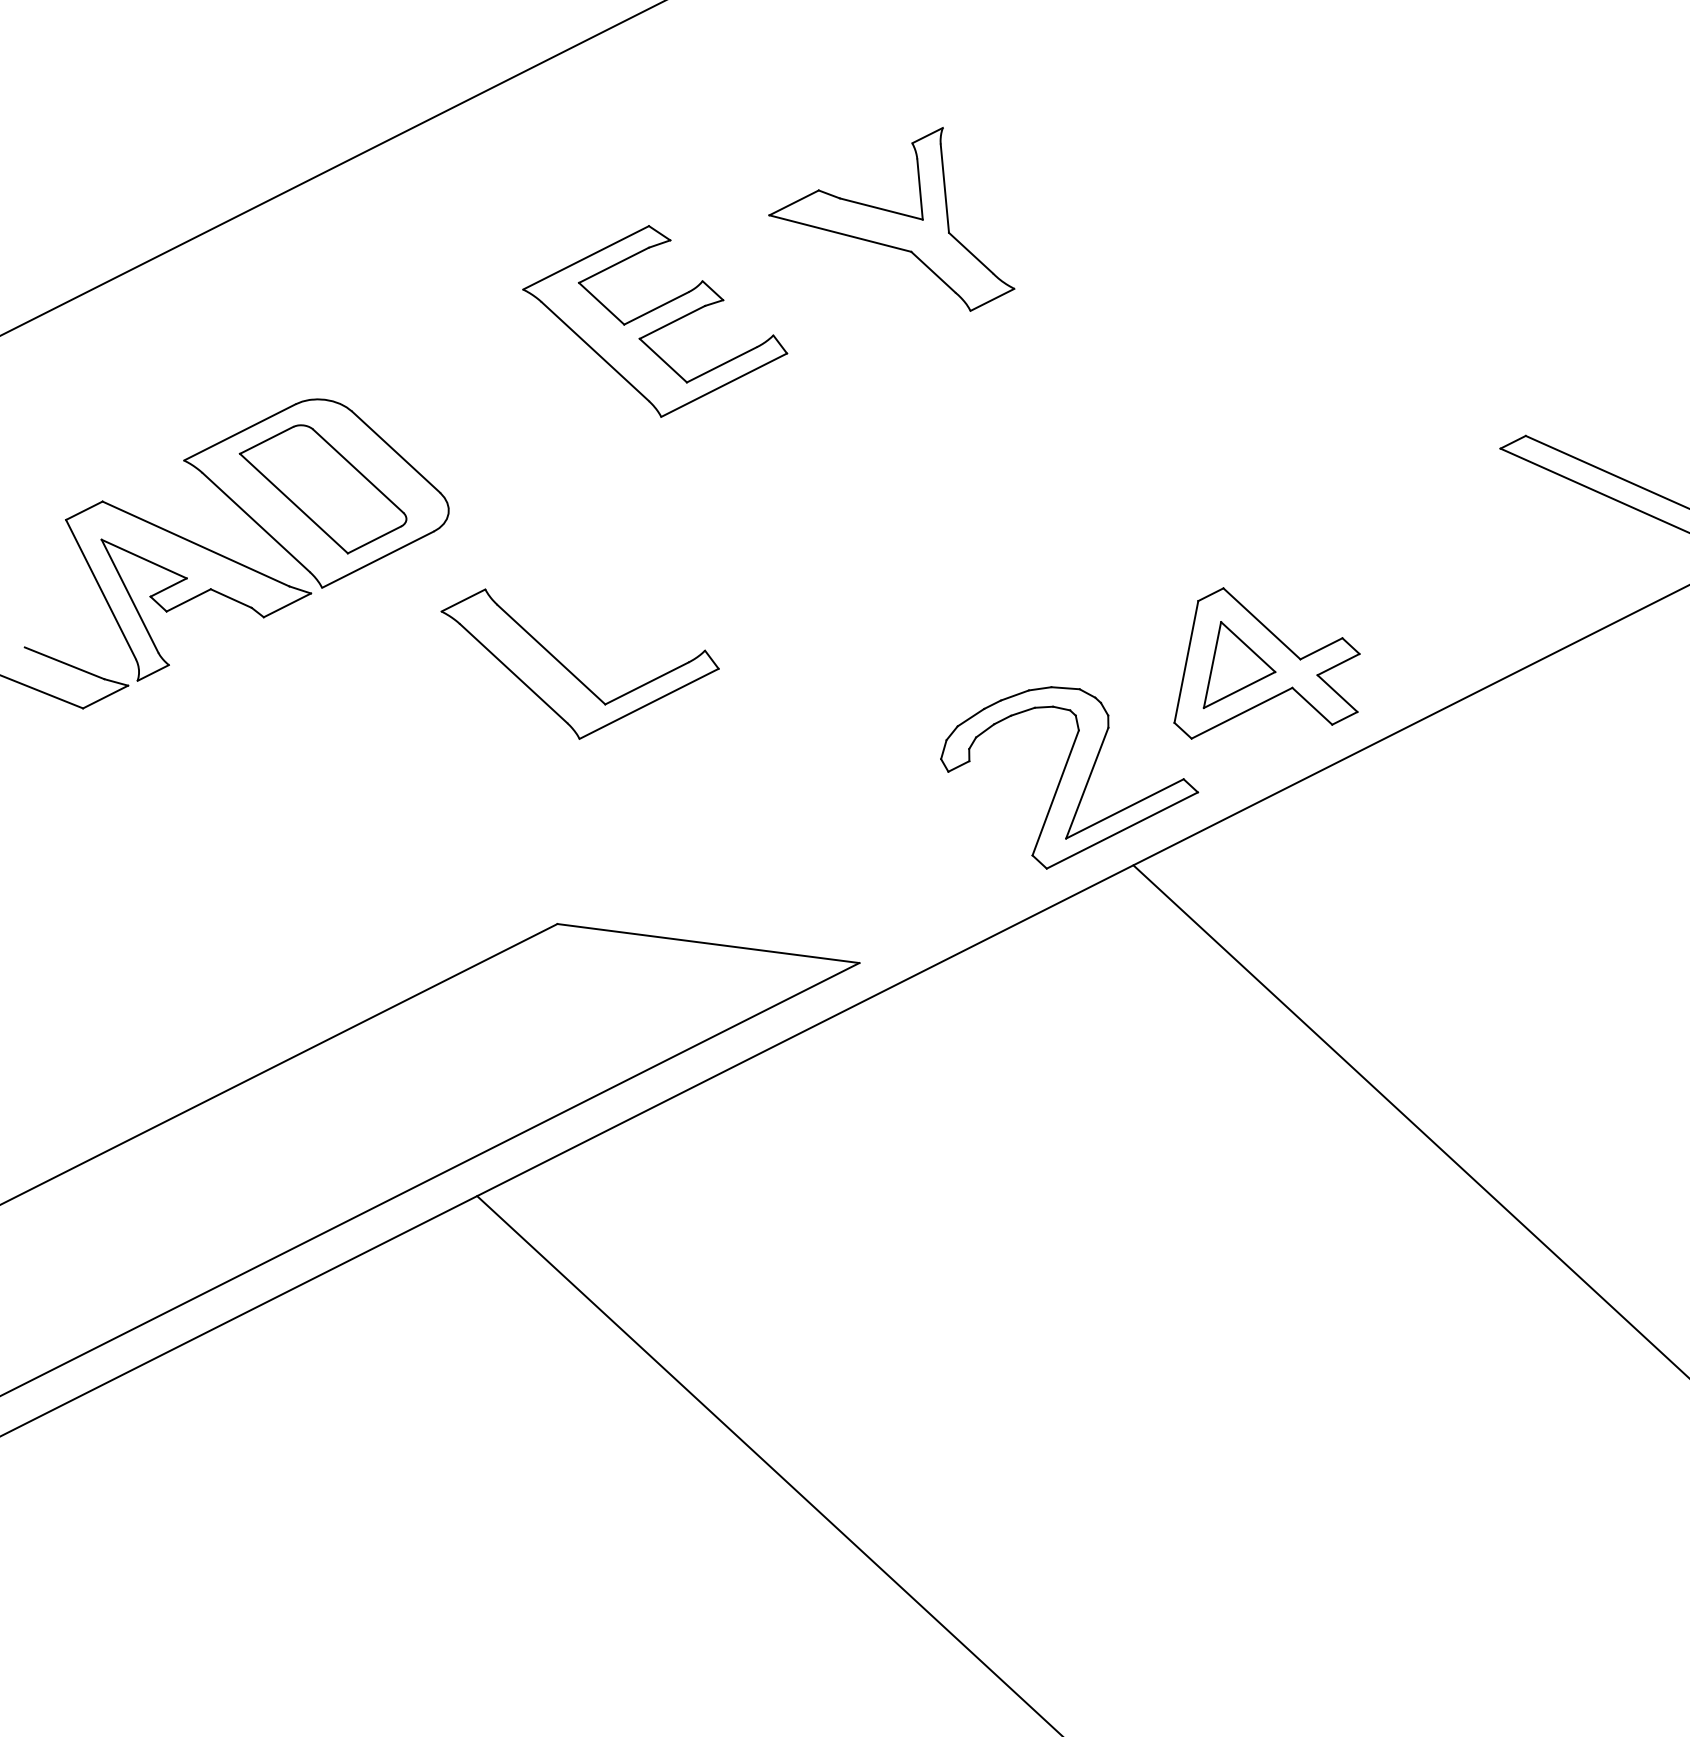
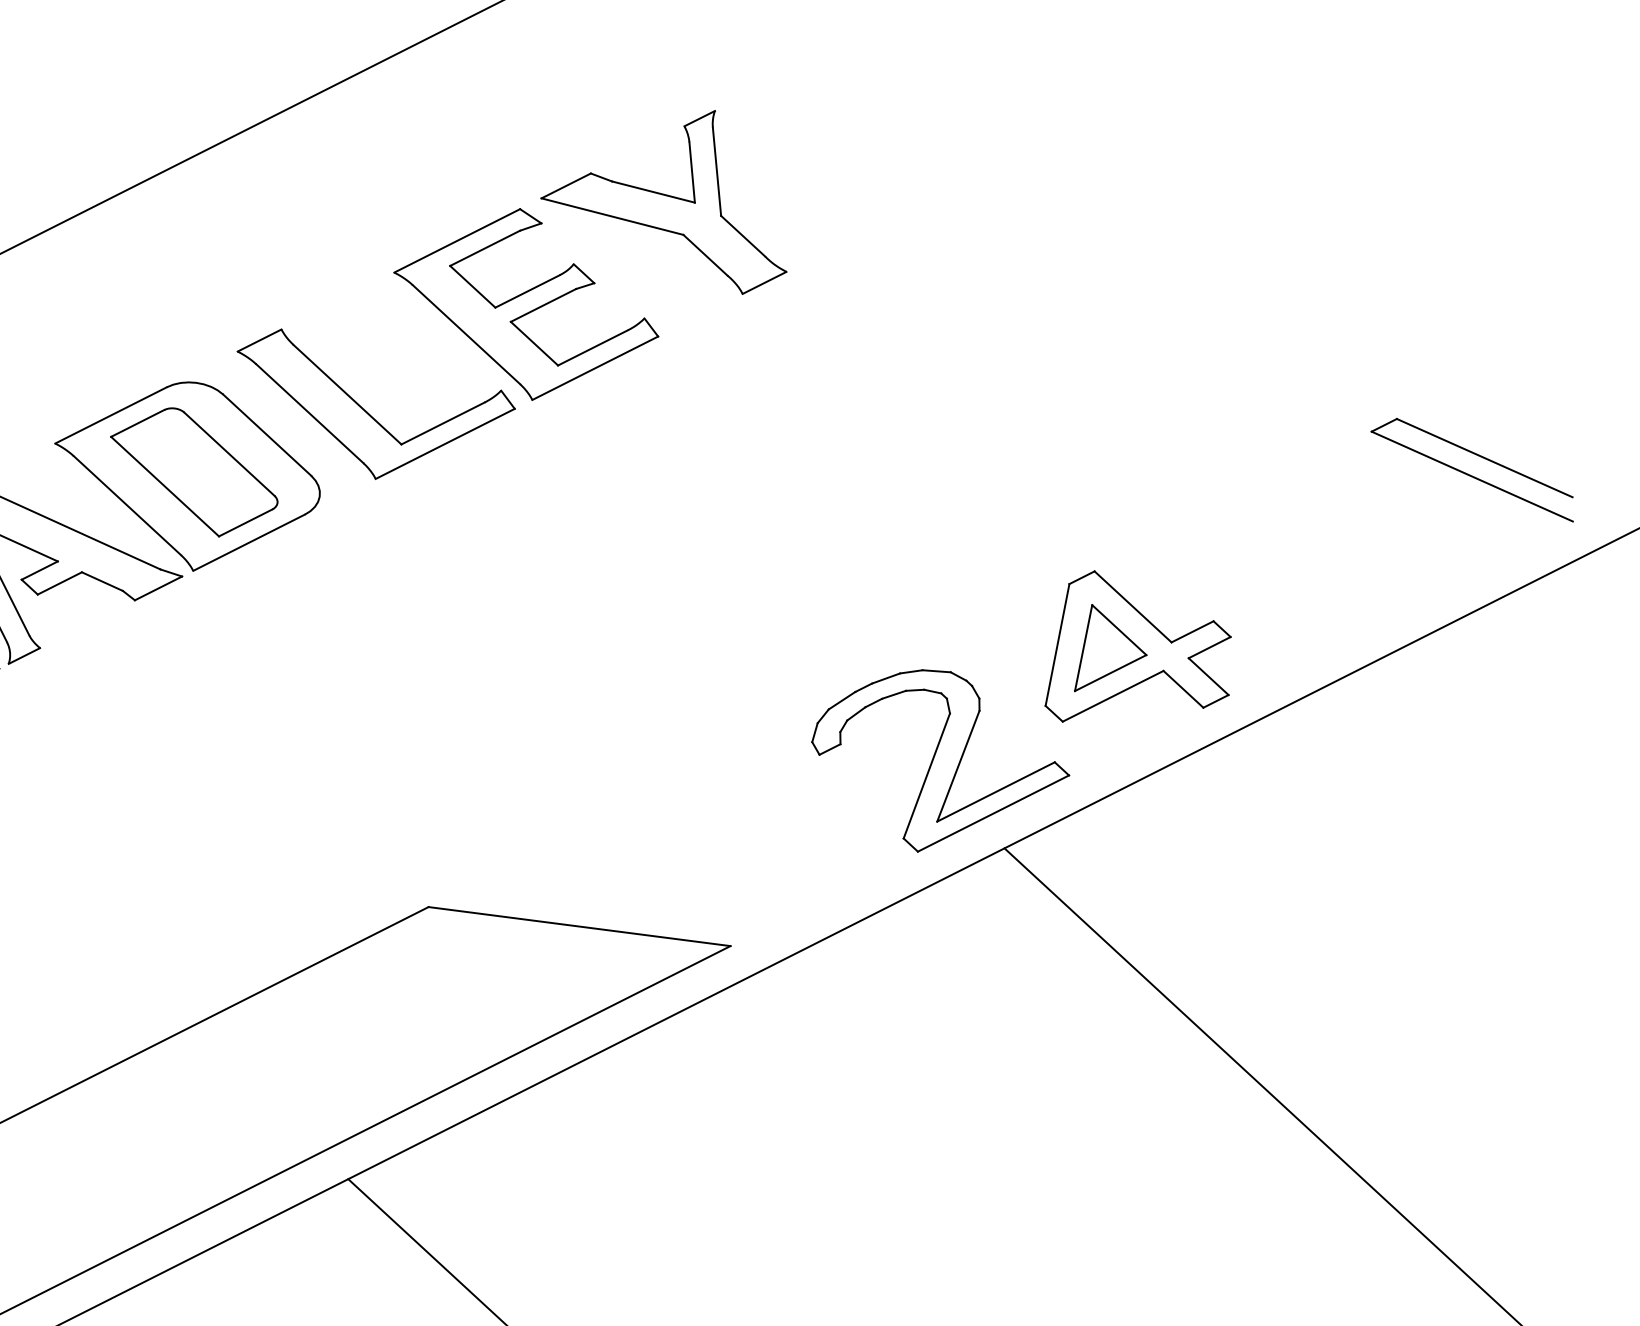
part: (891, 219) -> (663, 202), moved
part: (571, 671) -> (367, 411), moved

